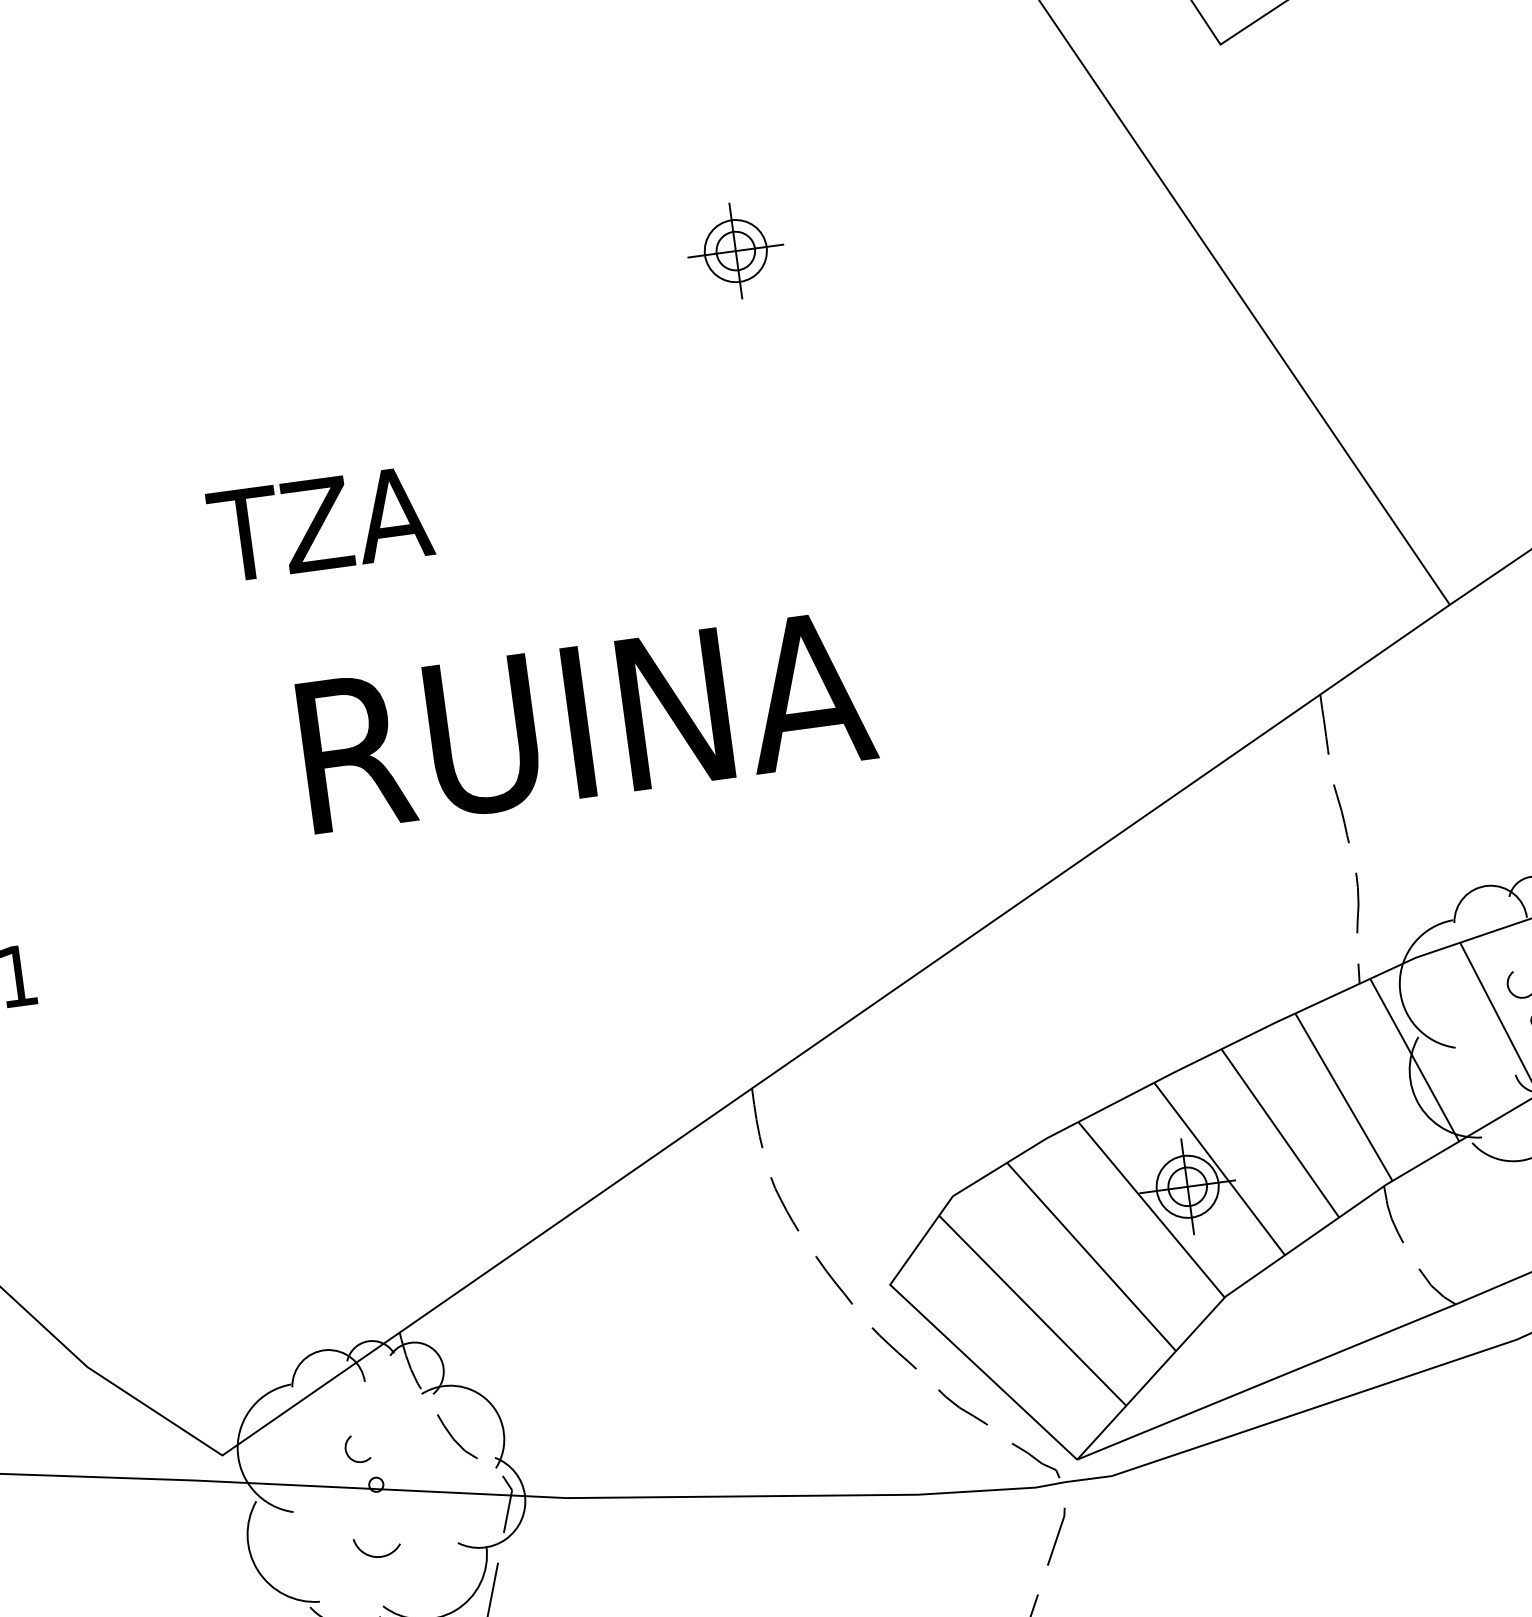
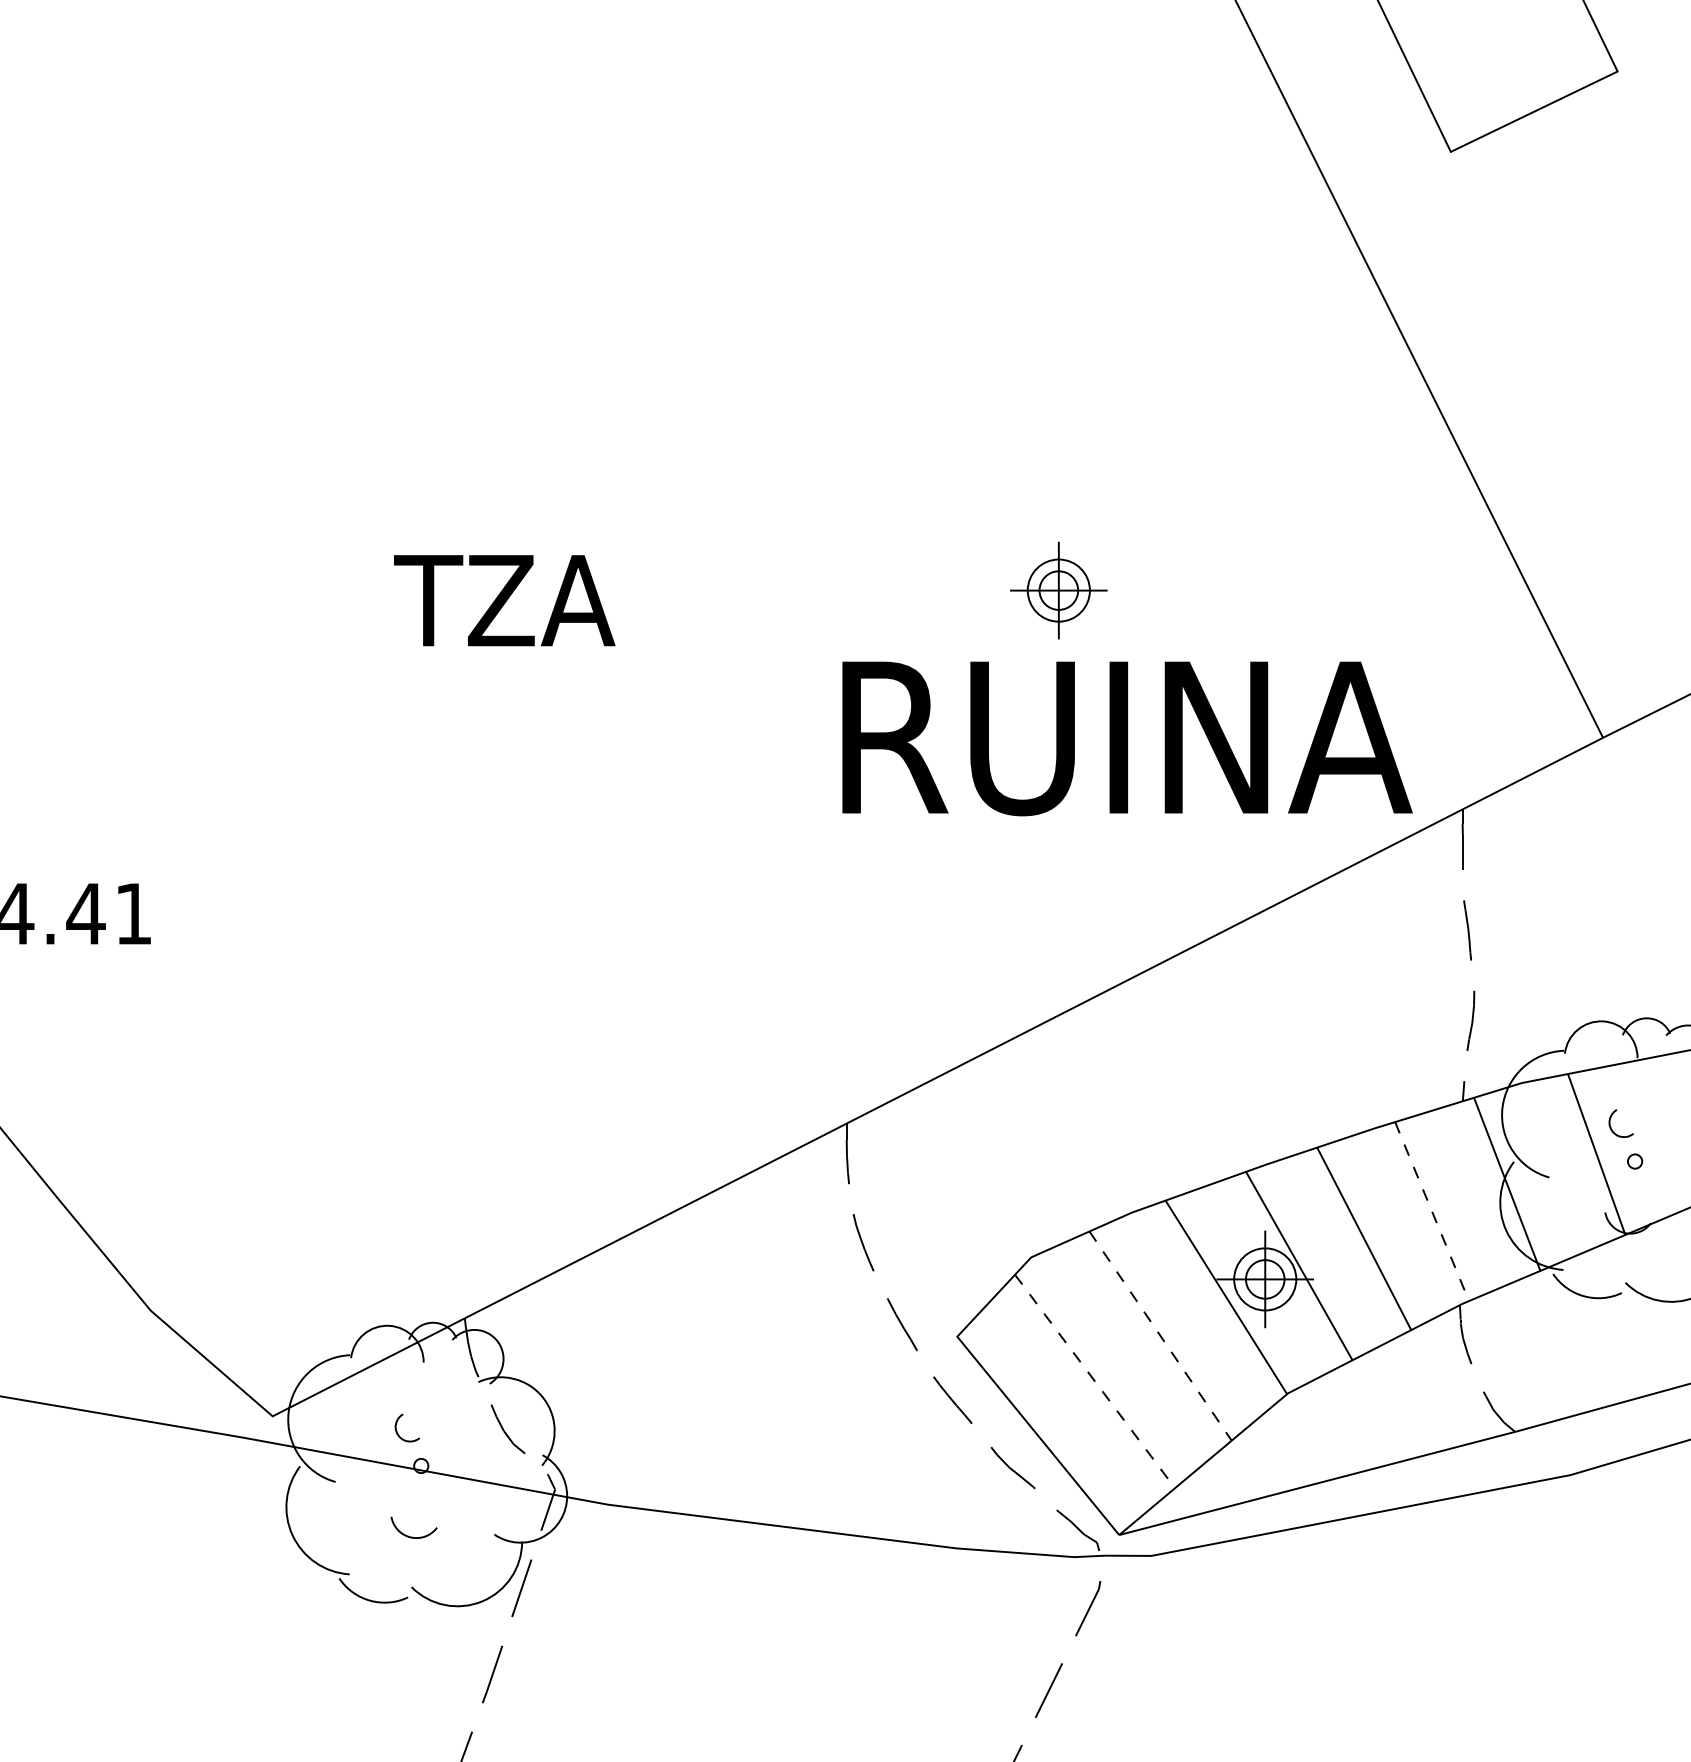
part: (735, 251) -> (1058, 590), moved
text: (320, 524) -> (504, 600), moved
text: (587, 722) -> (1127, 738), moved
line: (1344, 1097) -> (1432, 1211), solid -> dashed
line: (1091, 1257) -> (1160, 1336), solid -> dashed
line: (1033, 1310) -> (1095, 1381), solid -> dashed

